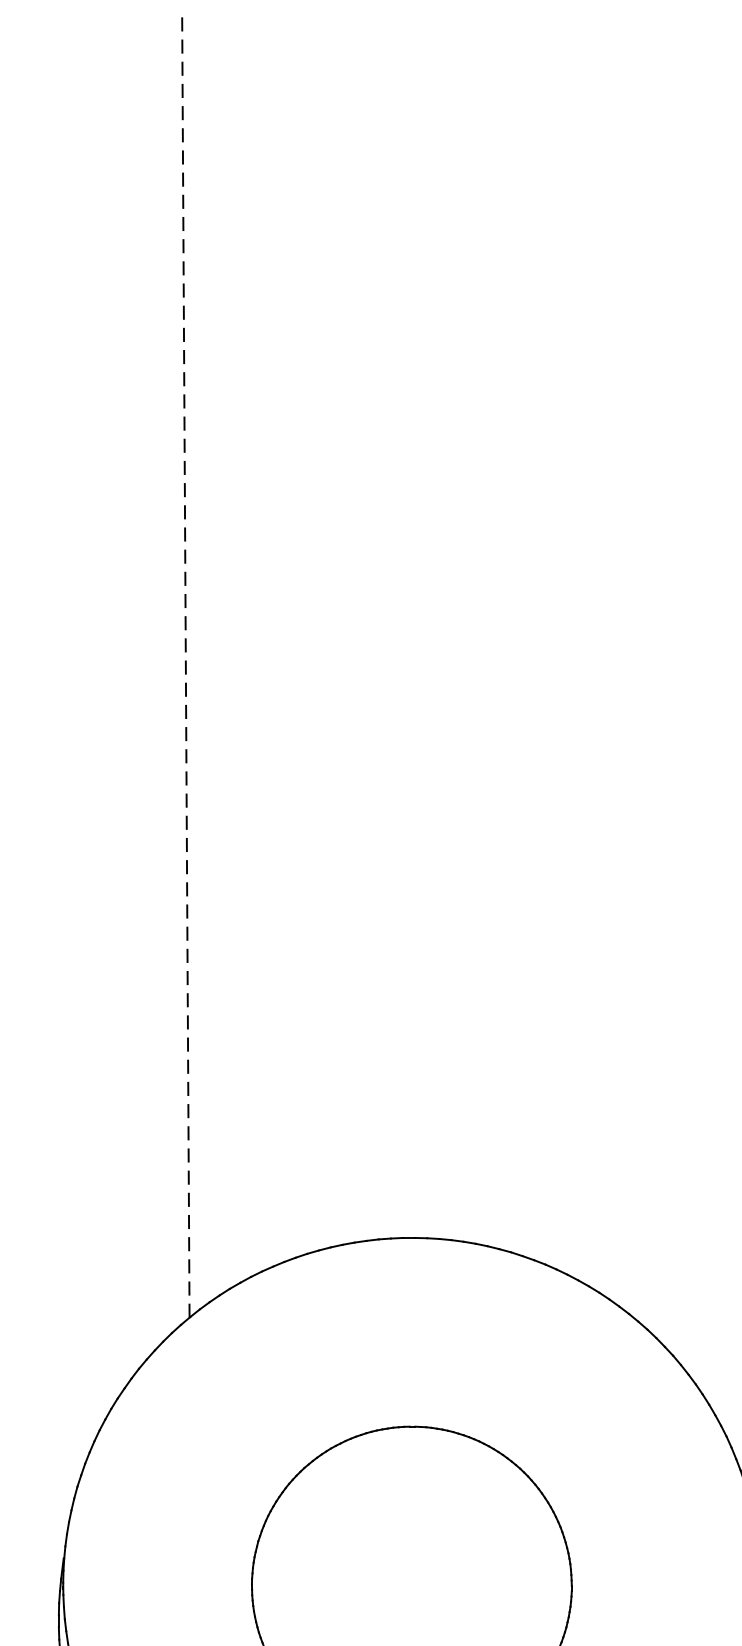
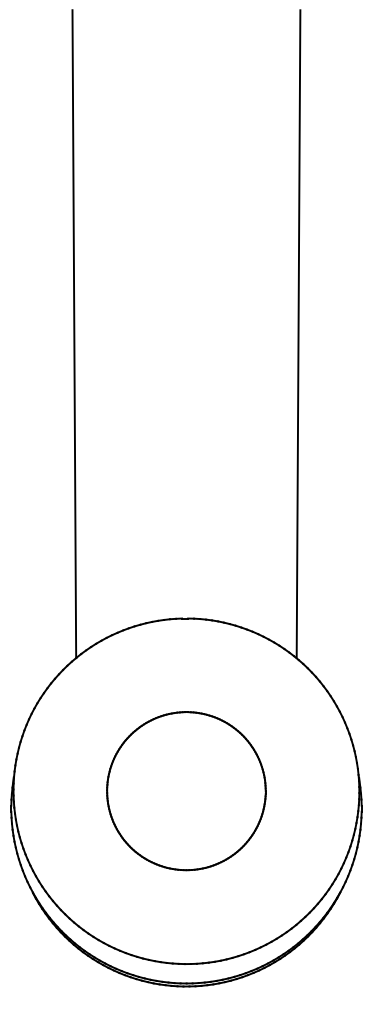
line: (186, 665) -> (74, 334), dashed -> solid
line: (637, 665) -> (298, 334), added

